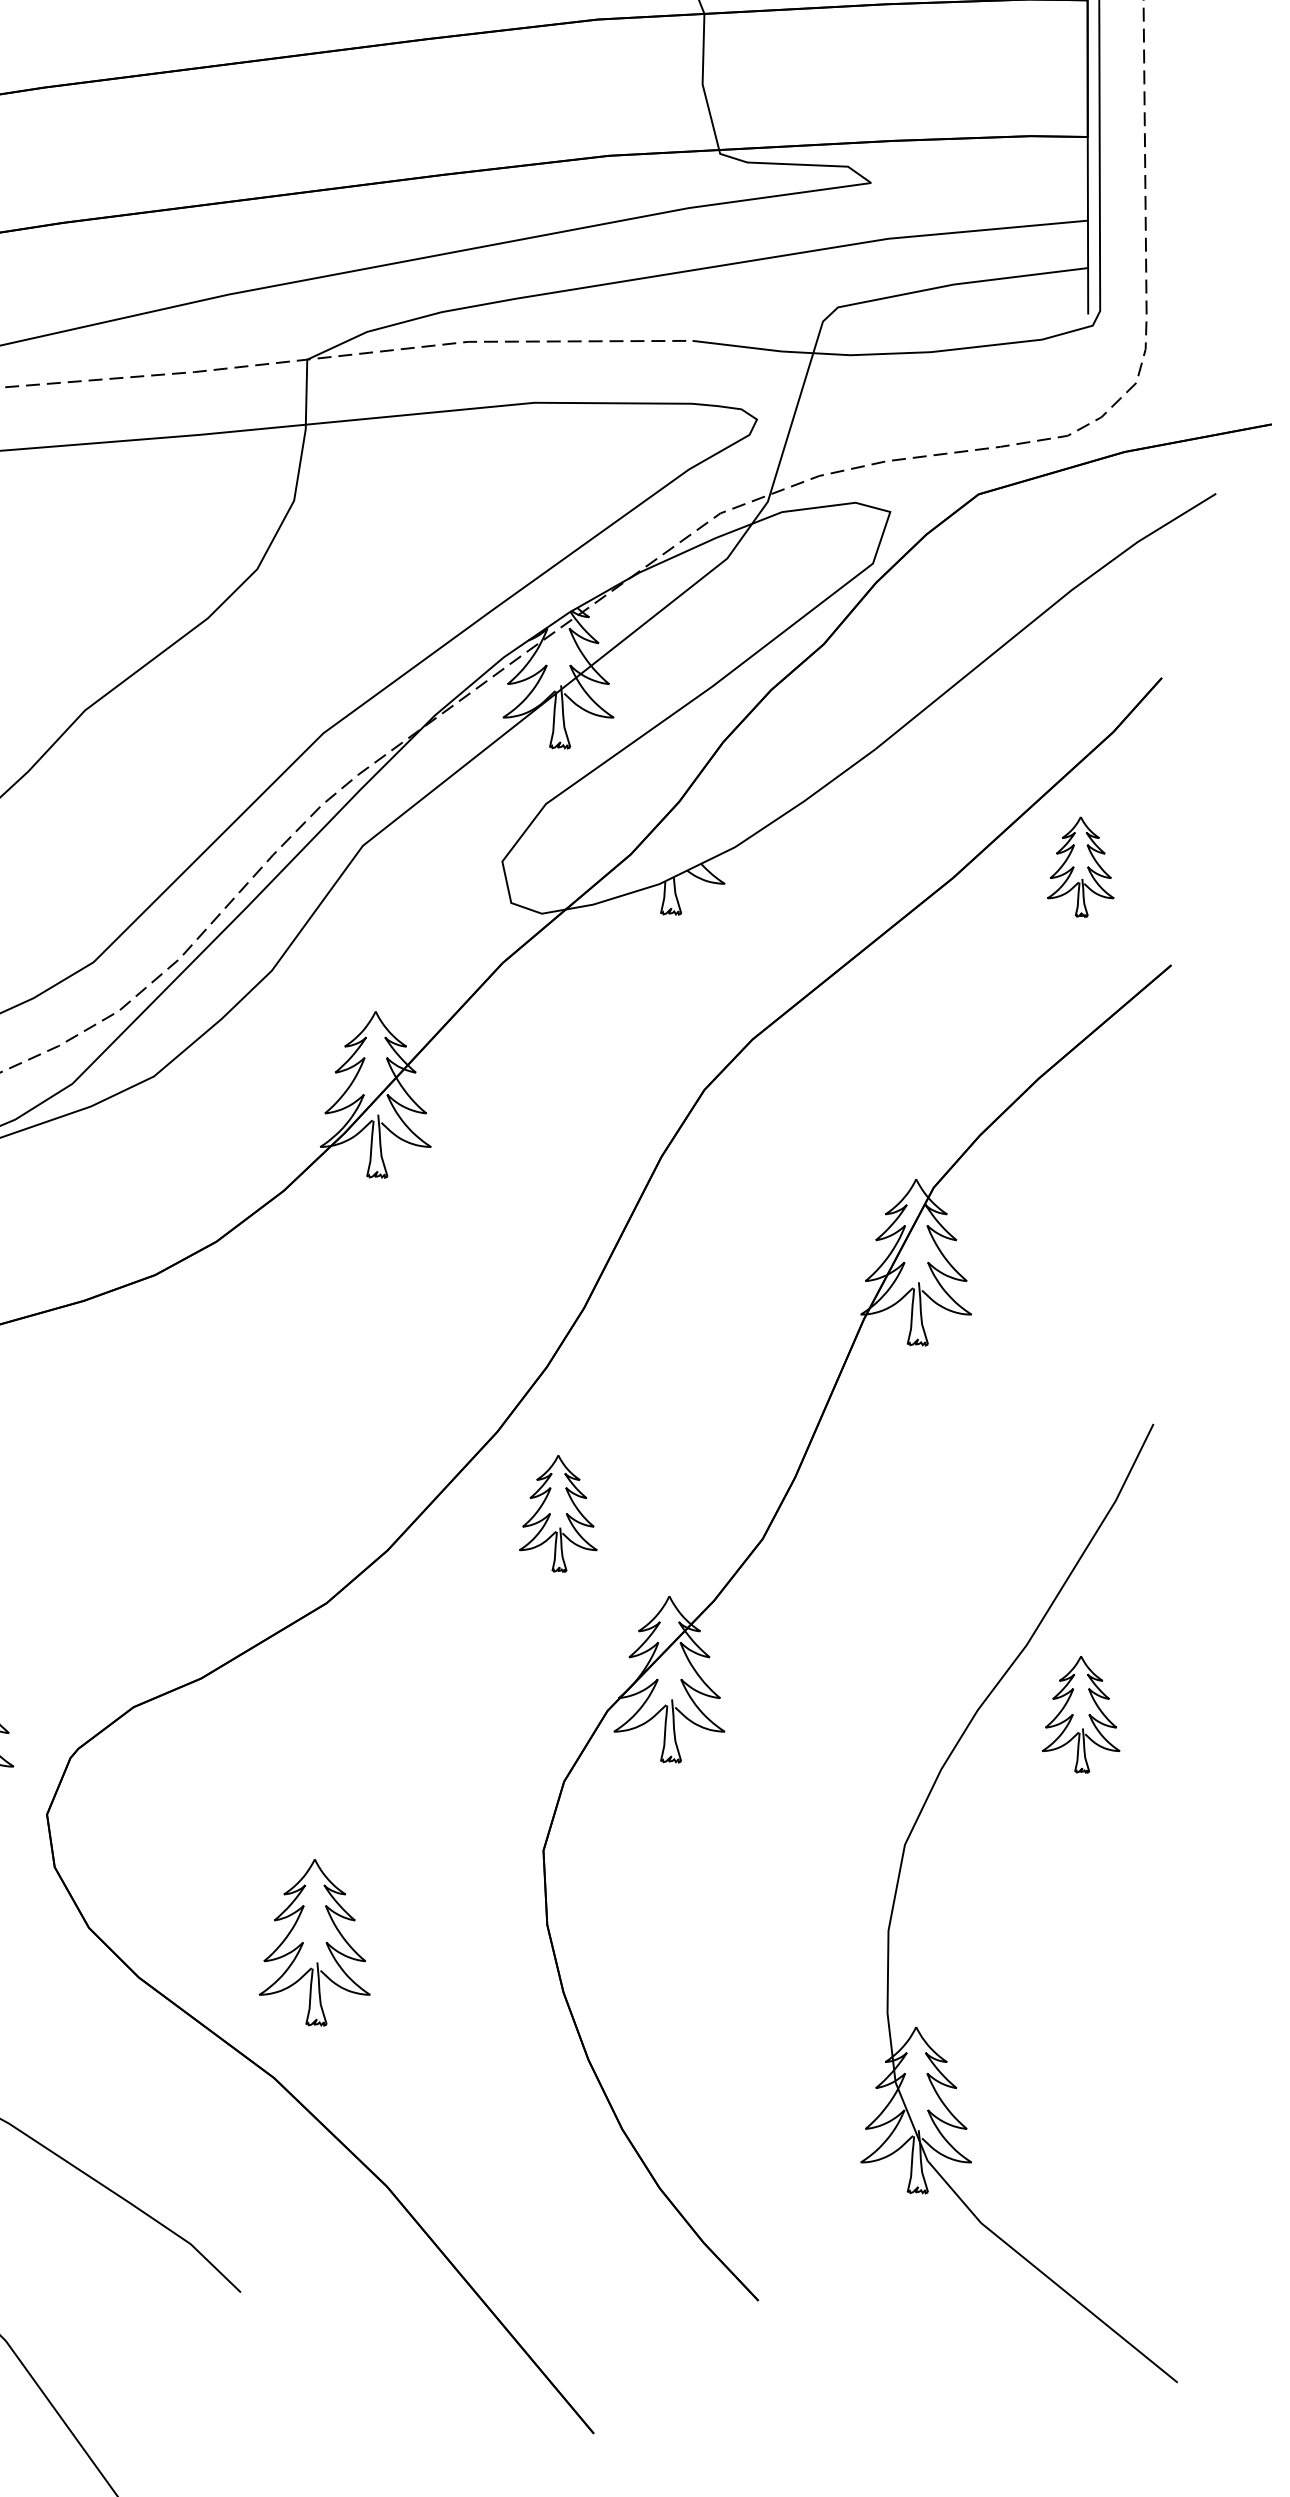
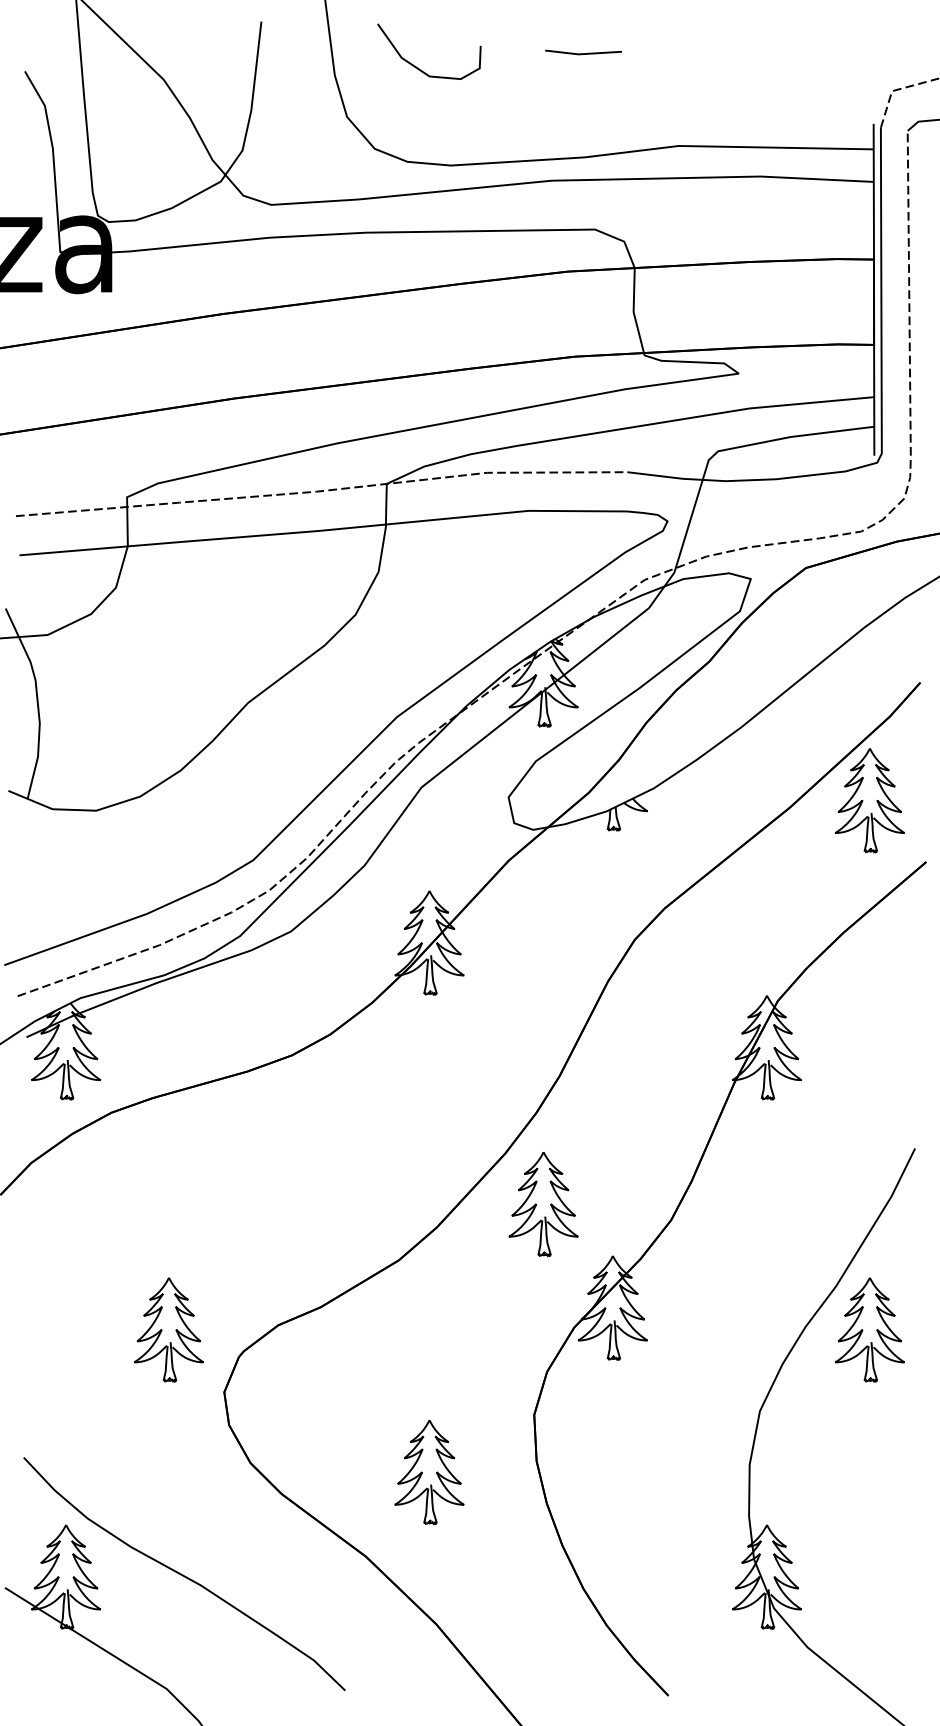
part: (1080, 866) -> (869, 800), size x1.67
part: (558, 1513) -> (543, 1204), size x1.43
part: (1080, 1714) -> (869, 1329), size x1.43
part: (314, 1943) -> (429, 1472), moved

